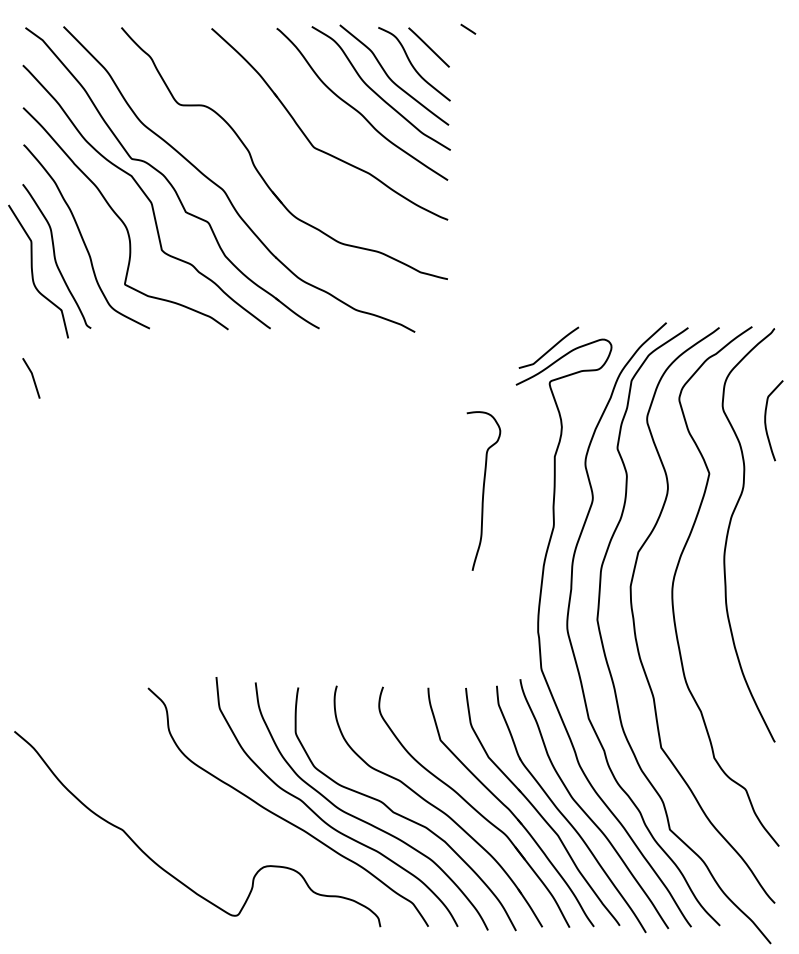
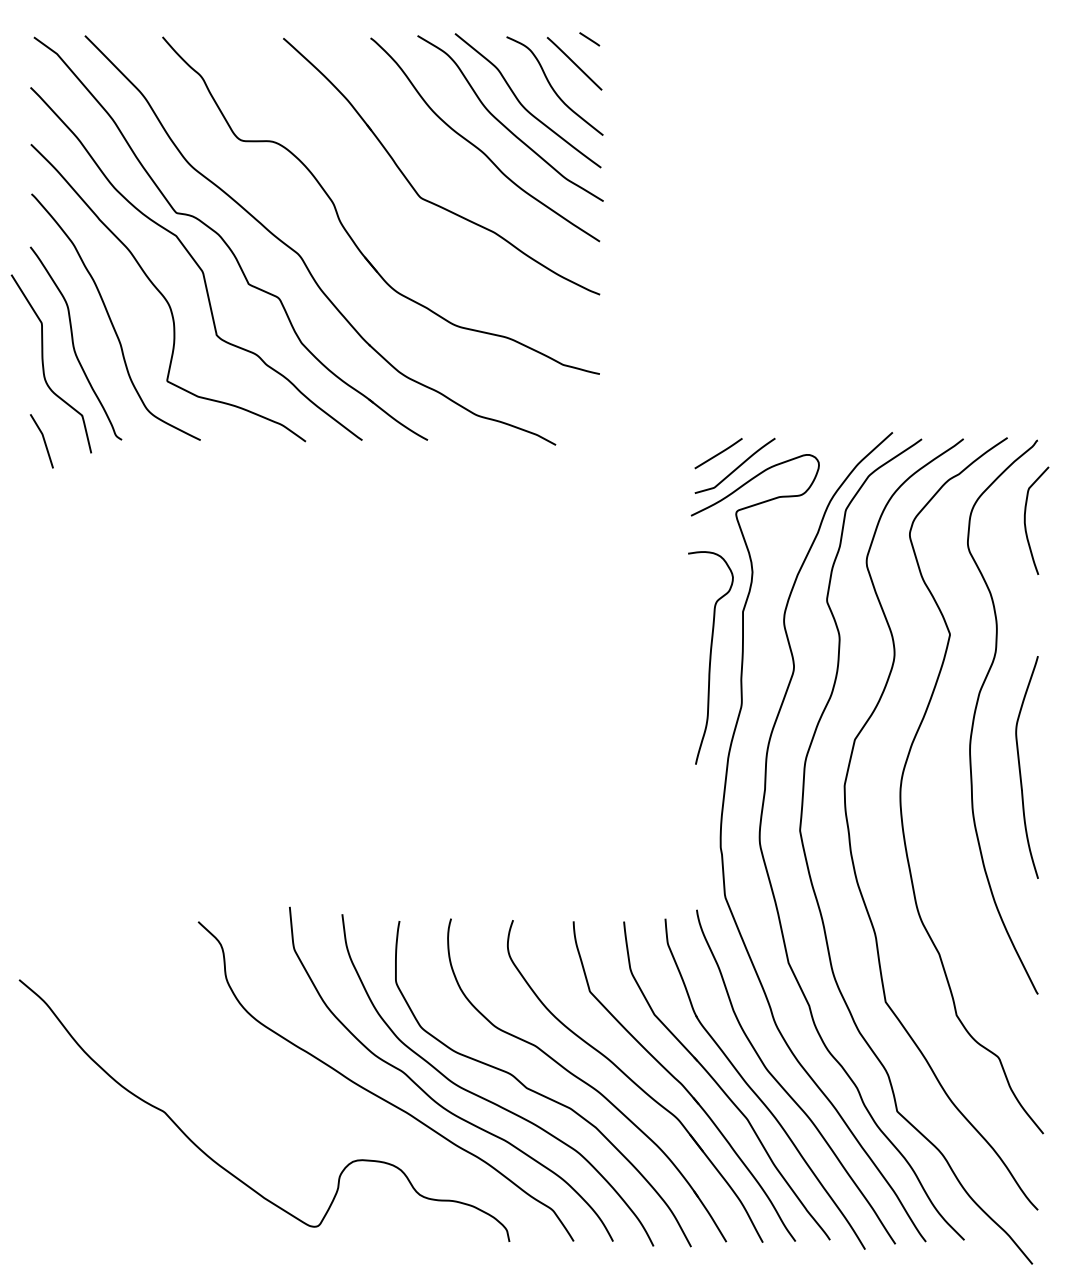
line: (468, 28) -> (589, 38), moved
line: (536, 338) -> (718, 453), added
curve: (32, 378) -> (43, 441), moved
curve: (766, 420) -> (1026, 520), moved
curve: (483, 490) -> (710, 657), moved
curve: (762, 572) -> (1021, 766), added

